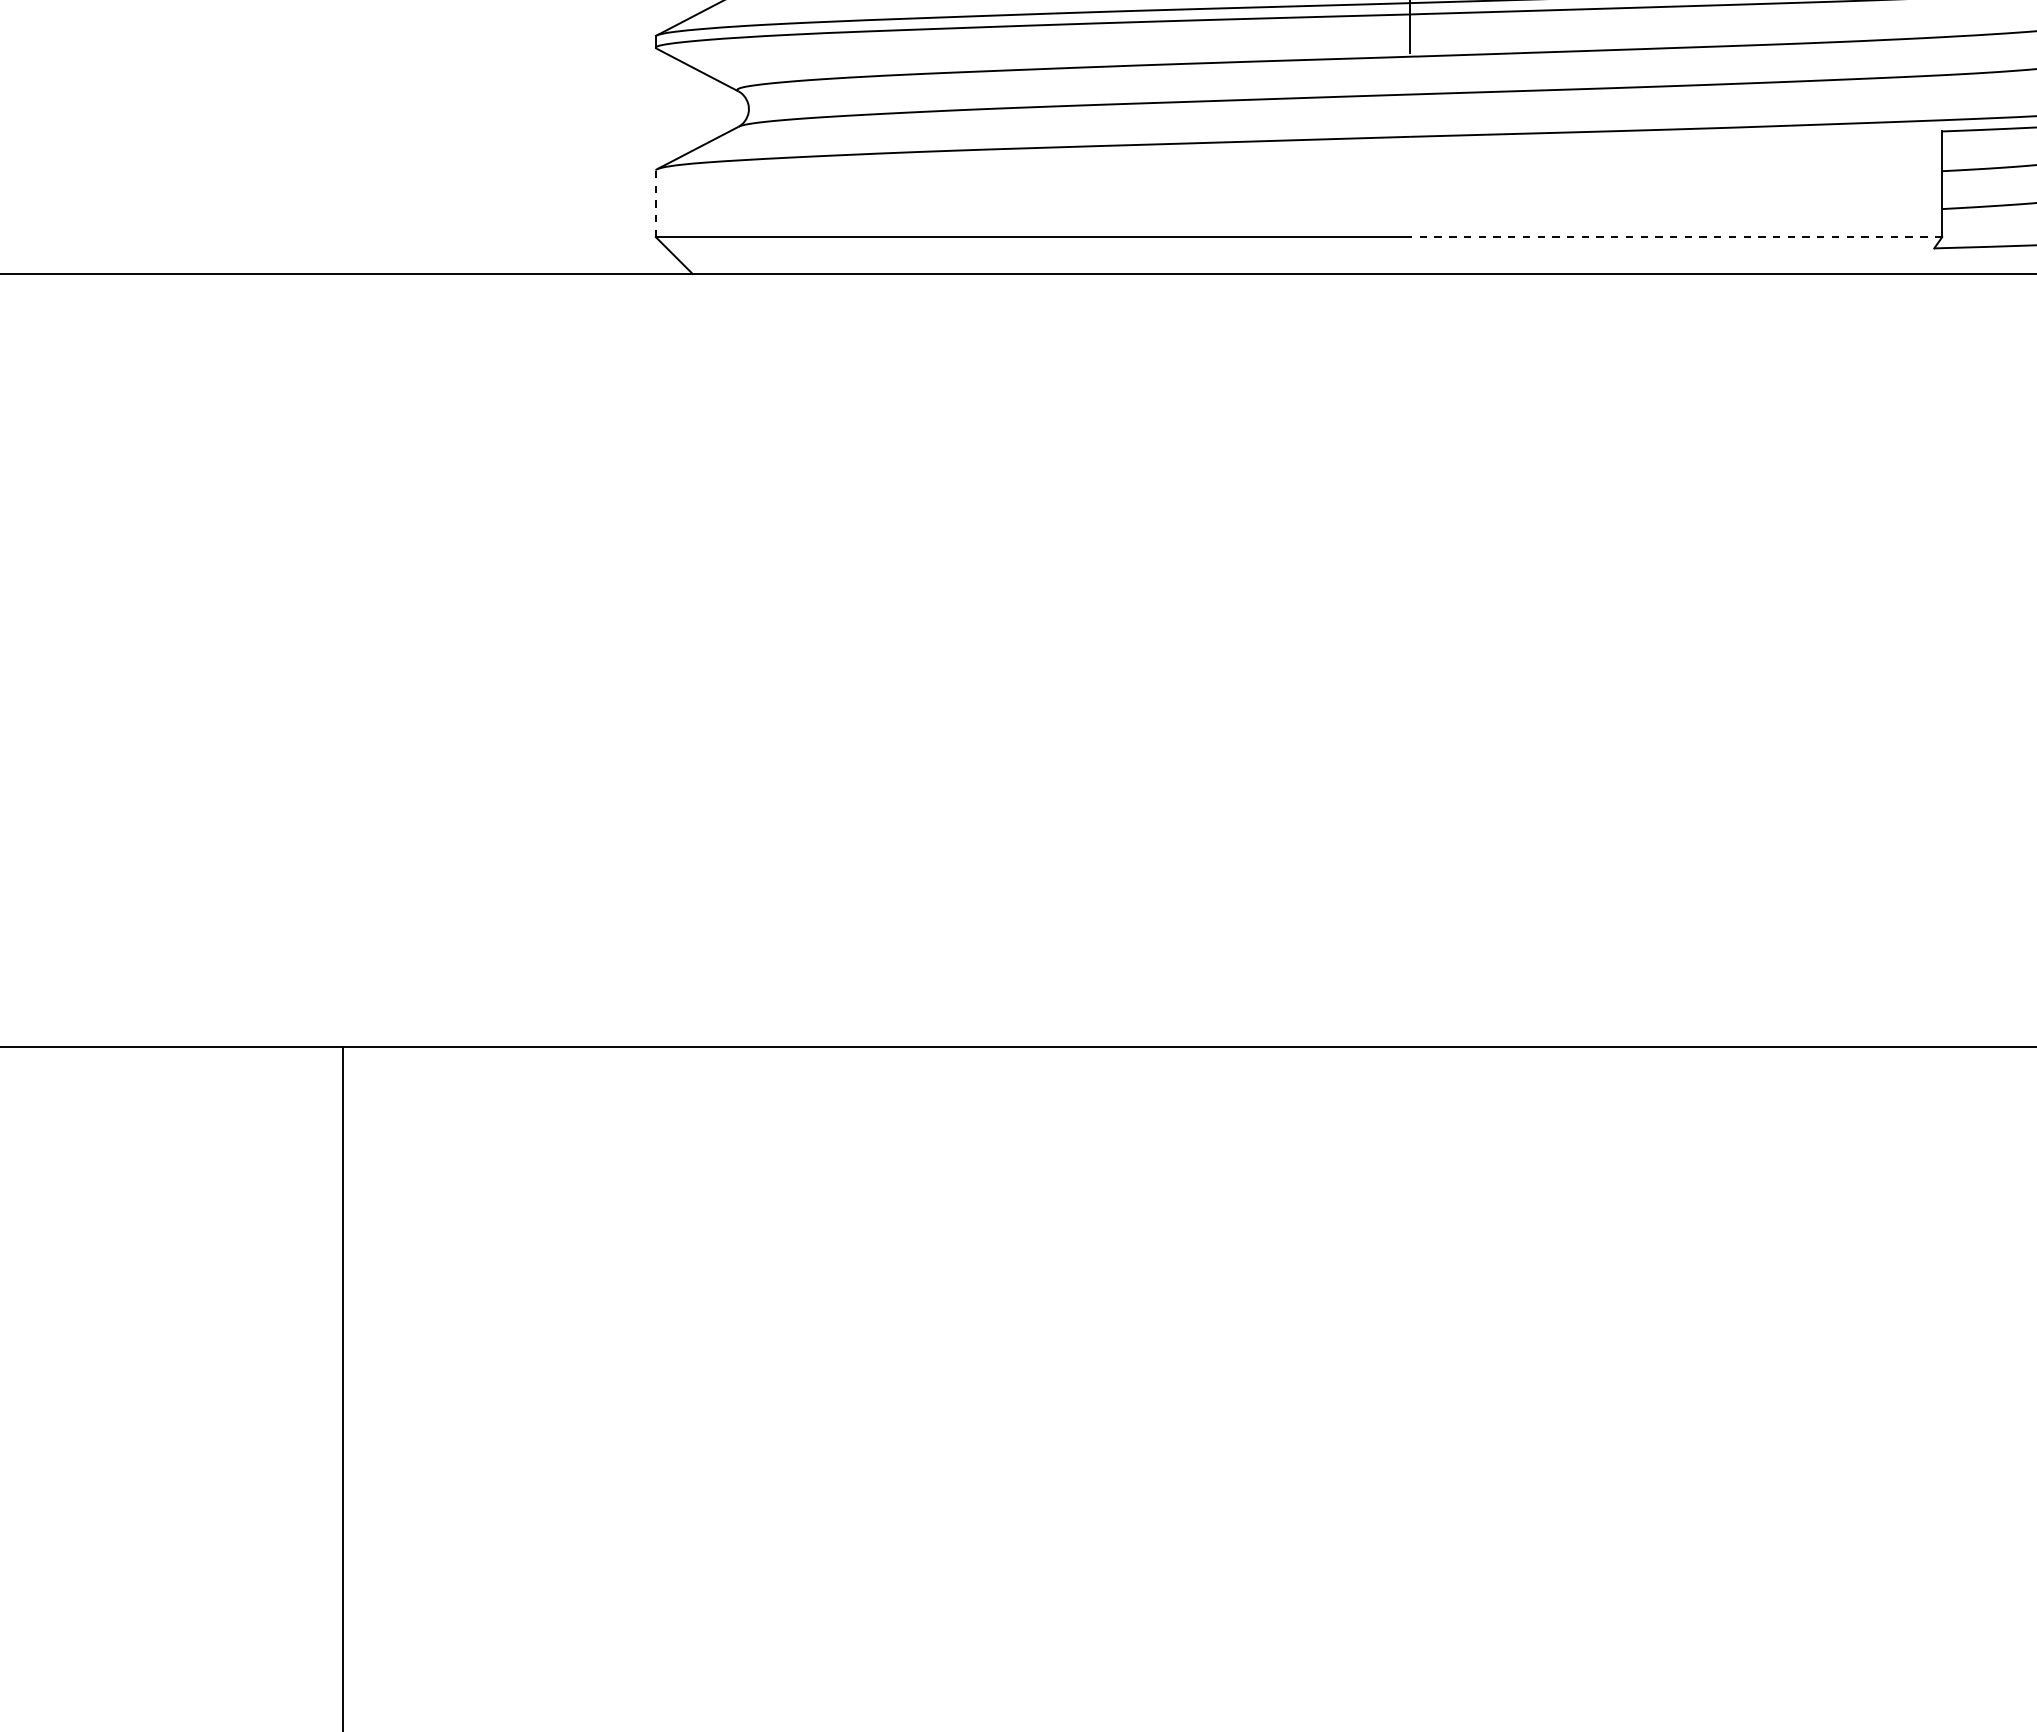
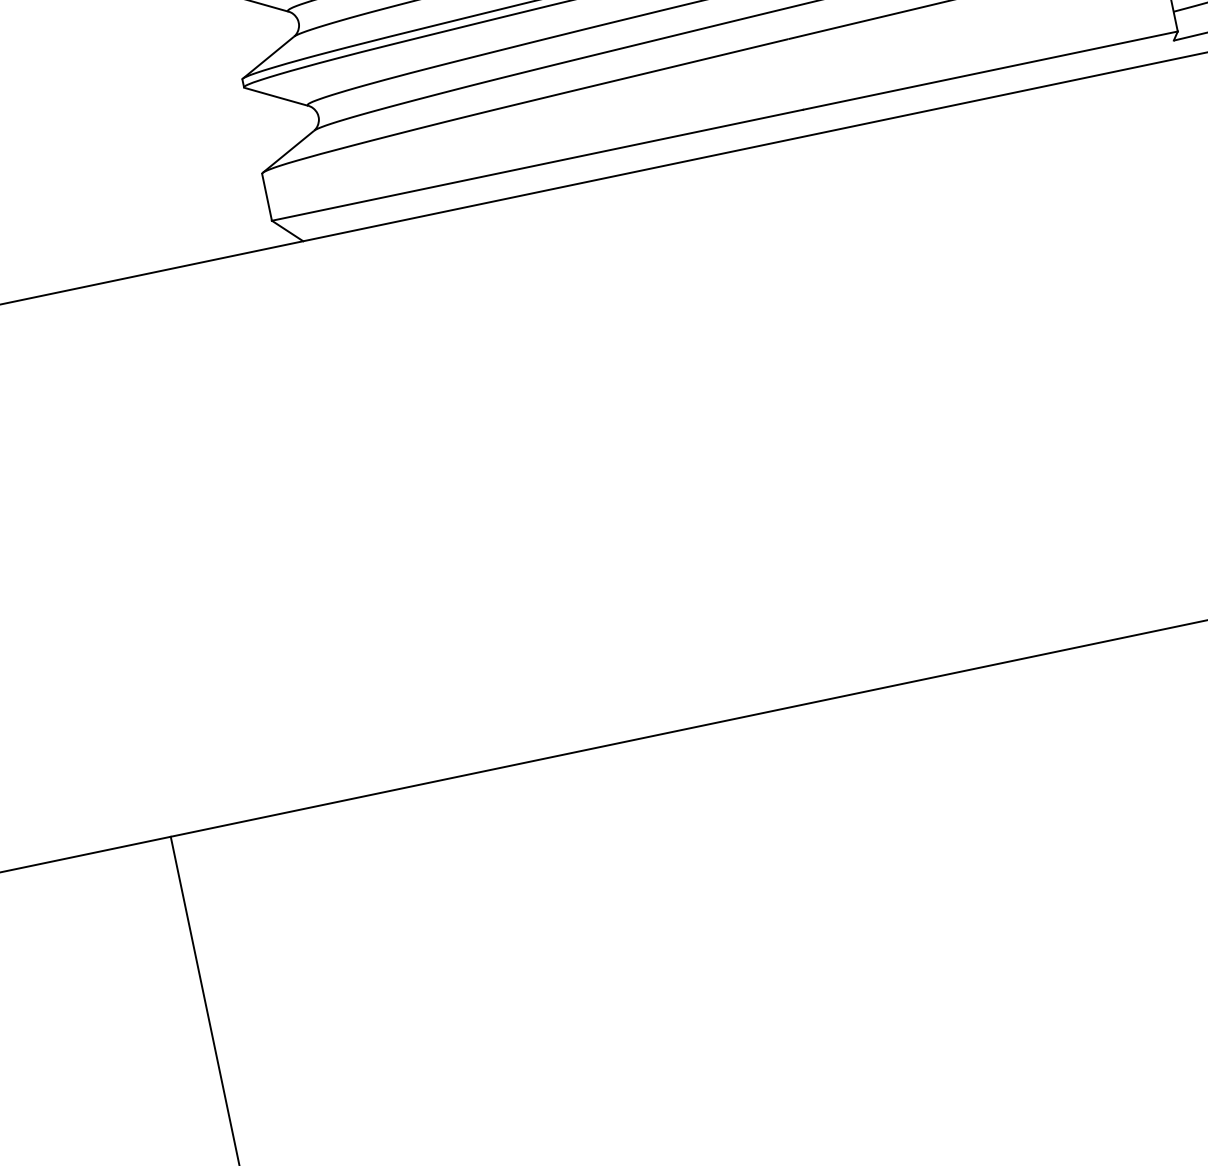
line: (655, 203) -> (266, 197), dashed -> solid
line: (1675, 237) -> (990, 71), dashed -> solid

